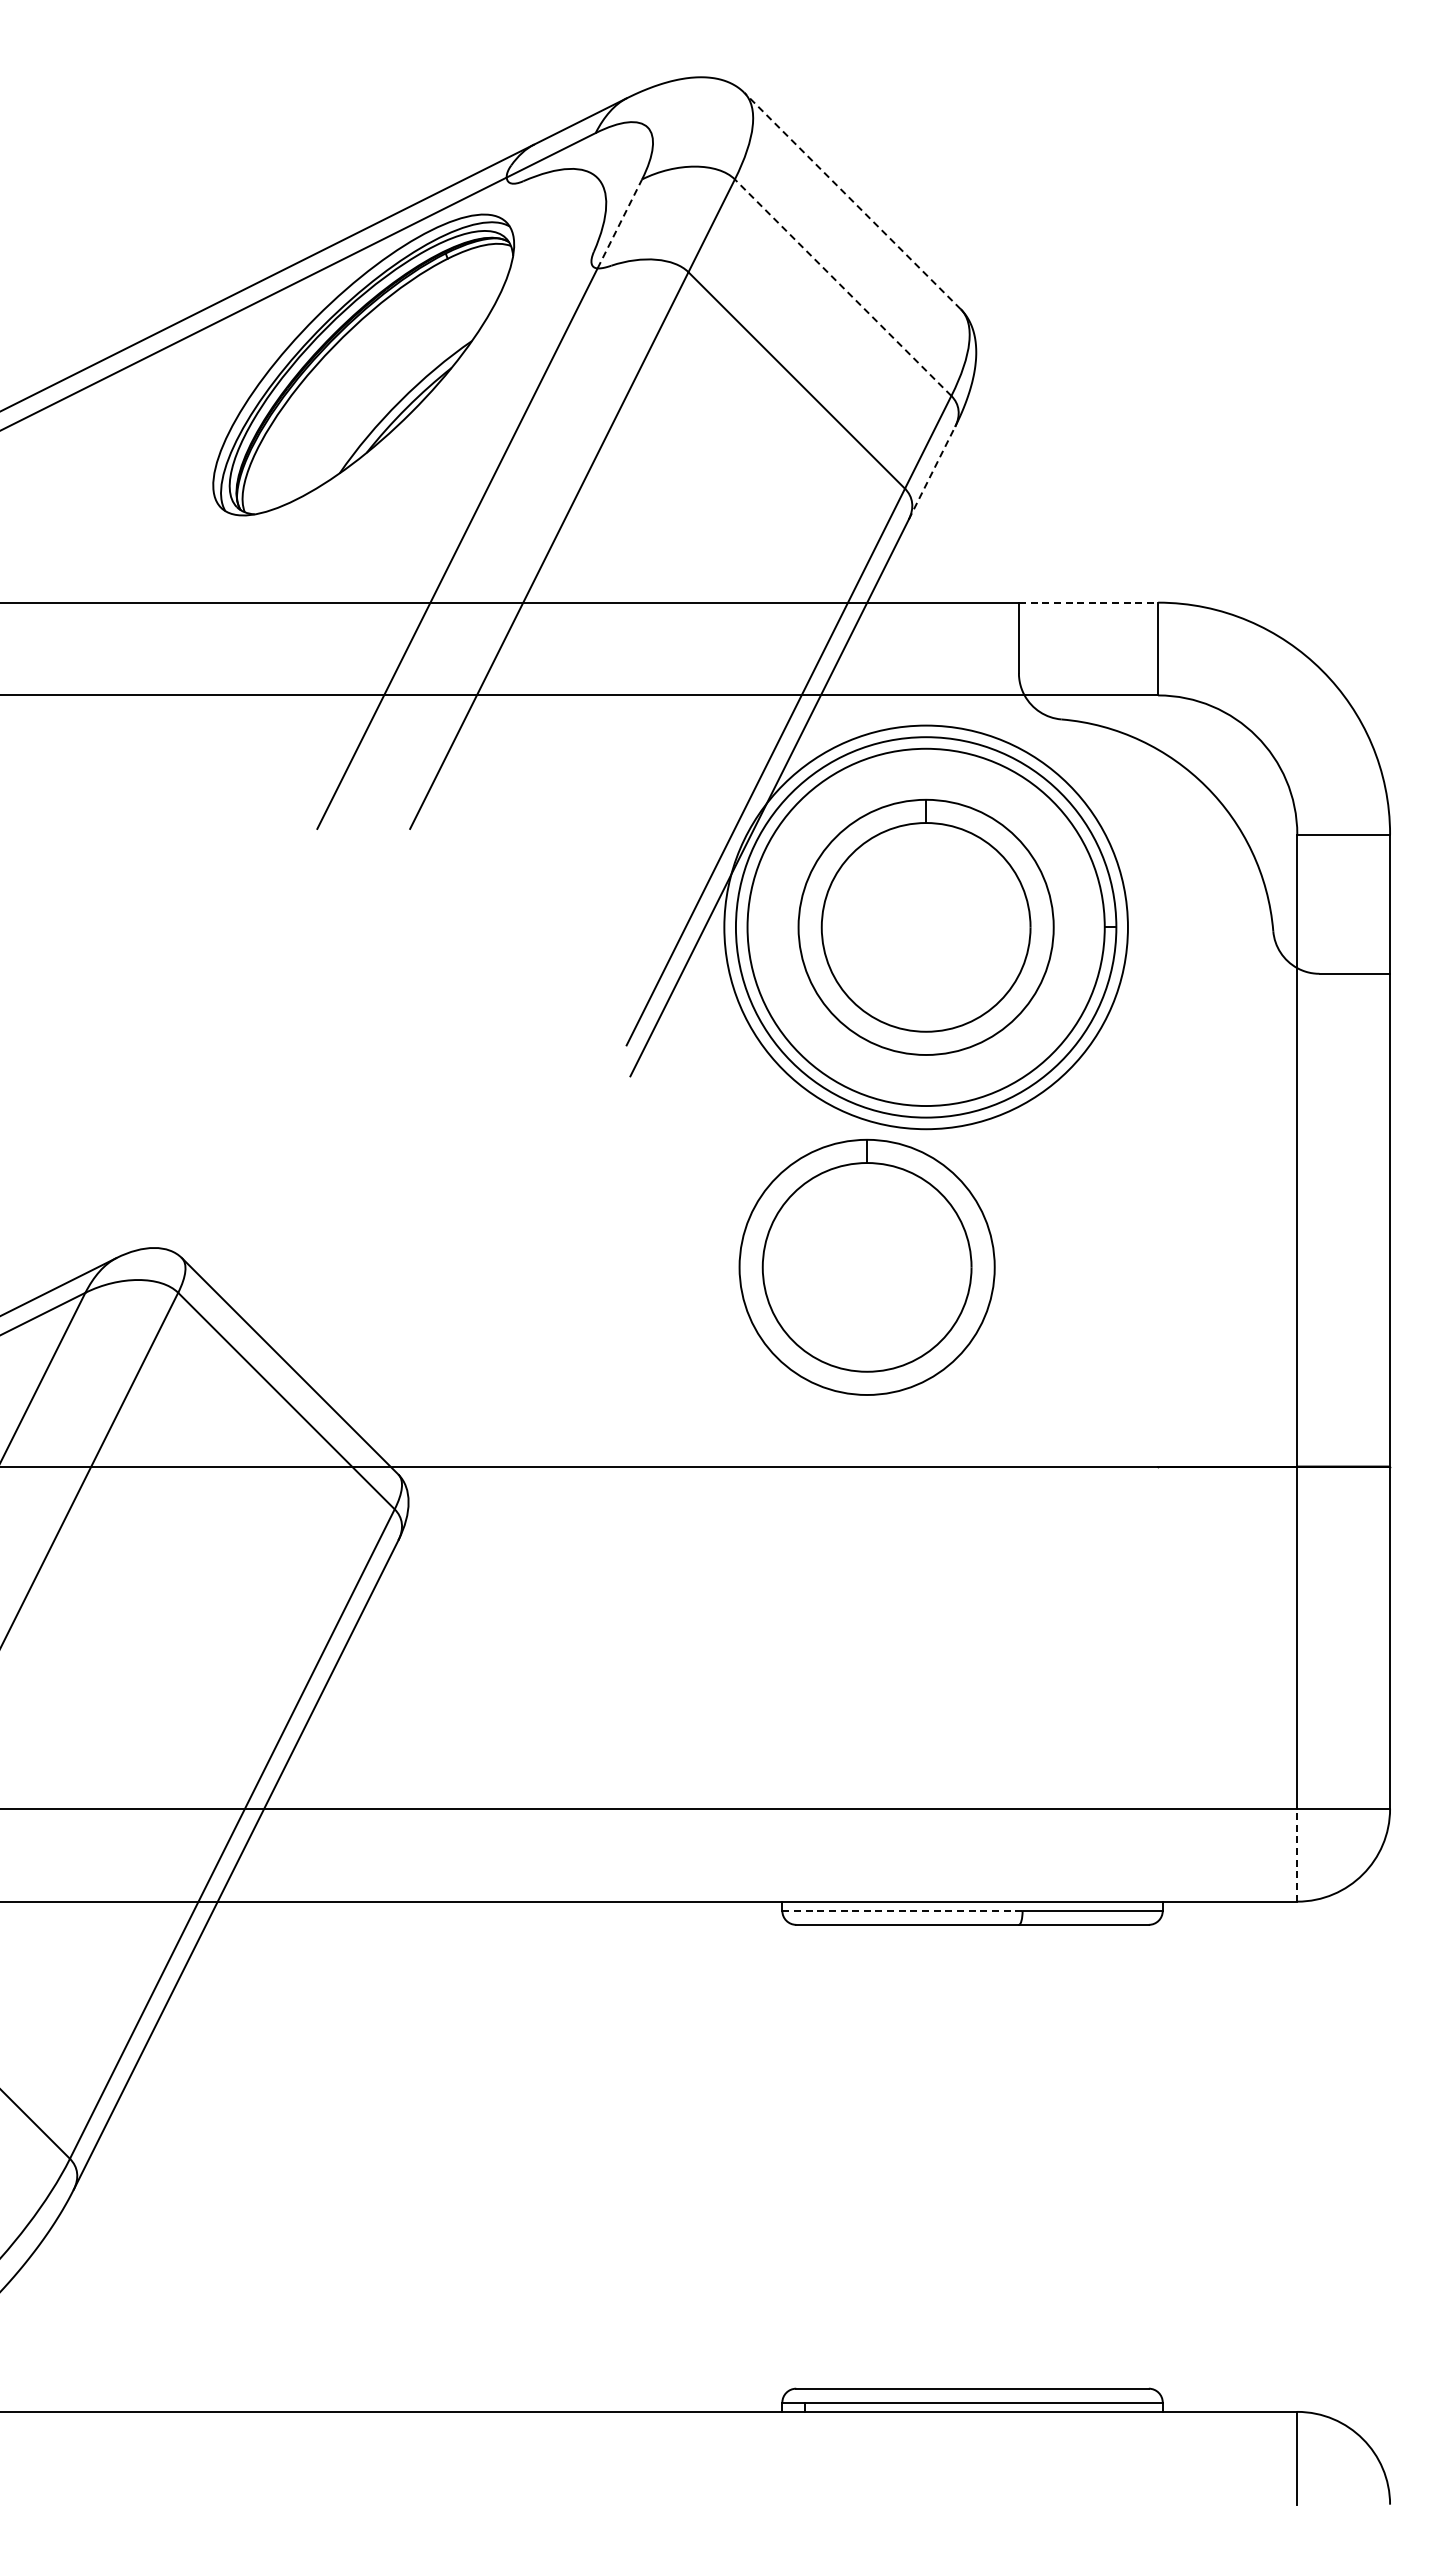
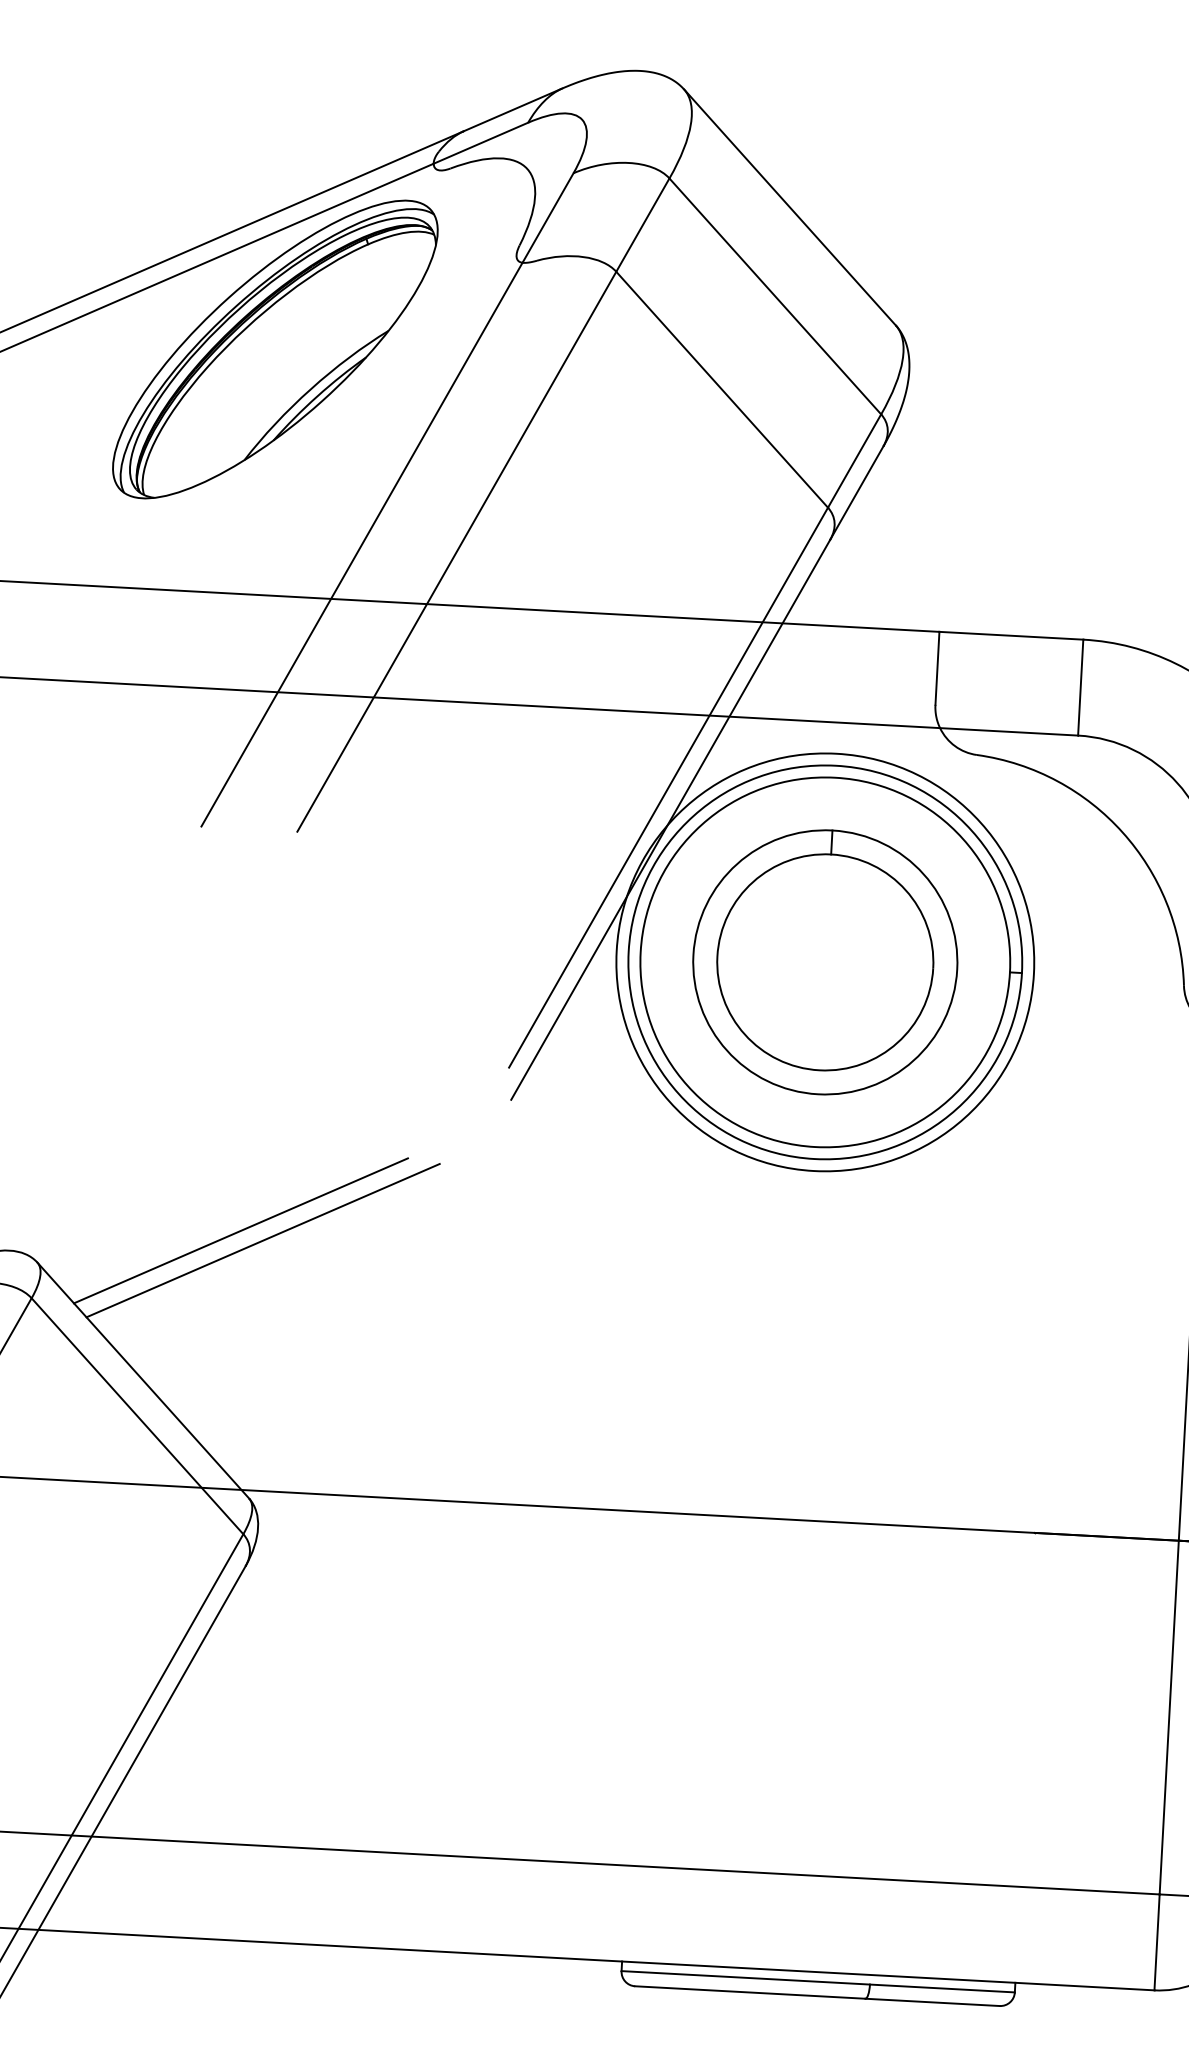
line: (852, 200) -> (789, 206), dashed -> solid
line: (619, 223) -> (547, 217), dashed -> solid
line: (842, 287) -> (774, 296), dashed -> solid
line: (931, 473) -> (856, 493), dashed -> solid
line: (1088, 602) -> (1011, 635), dashed -> solid
line: (376, 1216) -> (240, 1230), added
line: (398, 1224) -> (263, 1239), added
part: (866, 1266) -> (744, 1309), removed
line: (1297, 1854) -> (1157, 1941), dashed -> solid
line: (902, 1910) -> (745, 1977), dashed -> solid

